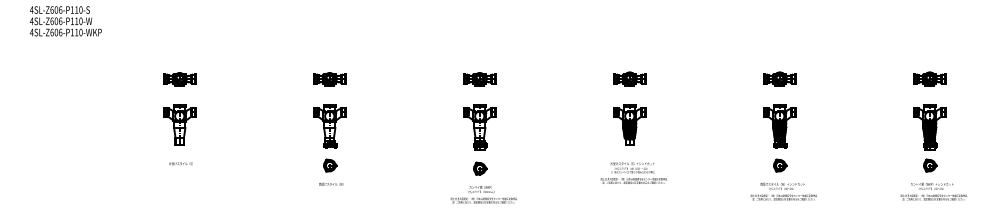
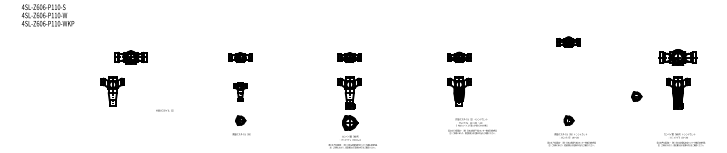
part: (779, 78) -> (568, 41), moved
part: (929, 78) -> (677, 57), size x1.6
part: (179, 79) -> (130, 57), size x1.4
part: (179, 124) -> (112, 90), moved
part: (329, 126) -> (240, 92), size x0.6
part: (779, 126) -> (568, 92), removed
text: (180, 163) -> (164, 110), moved
part: (930, 165) -> (636, 96), moved
part: (480, 168) -> (350, 122), size x1.6
text: (633, 172) -> (472, 125), moved

